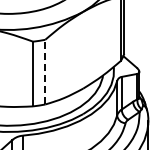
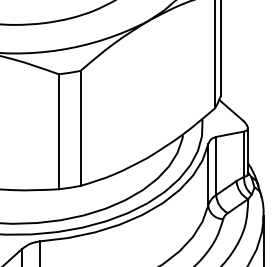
line: (45, 71) -> (80, 127), dashed -> solid

